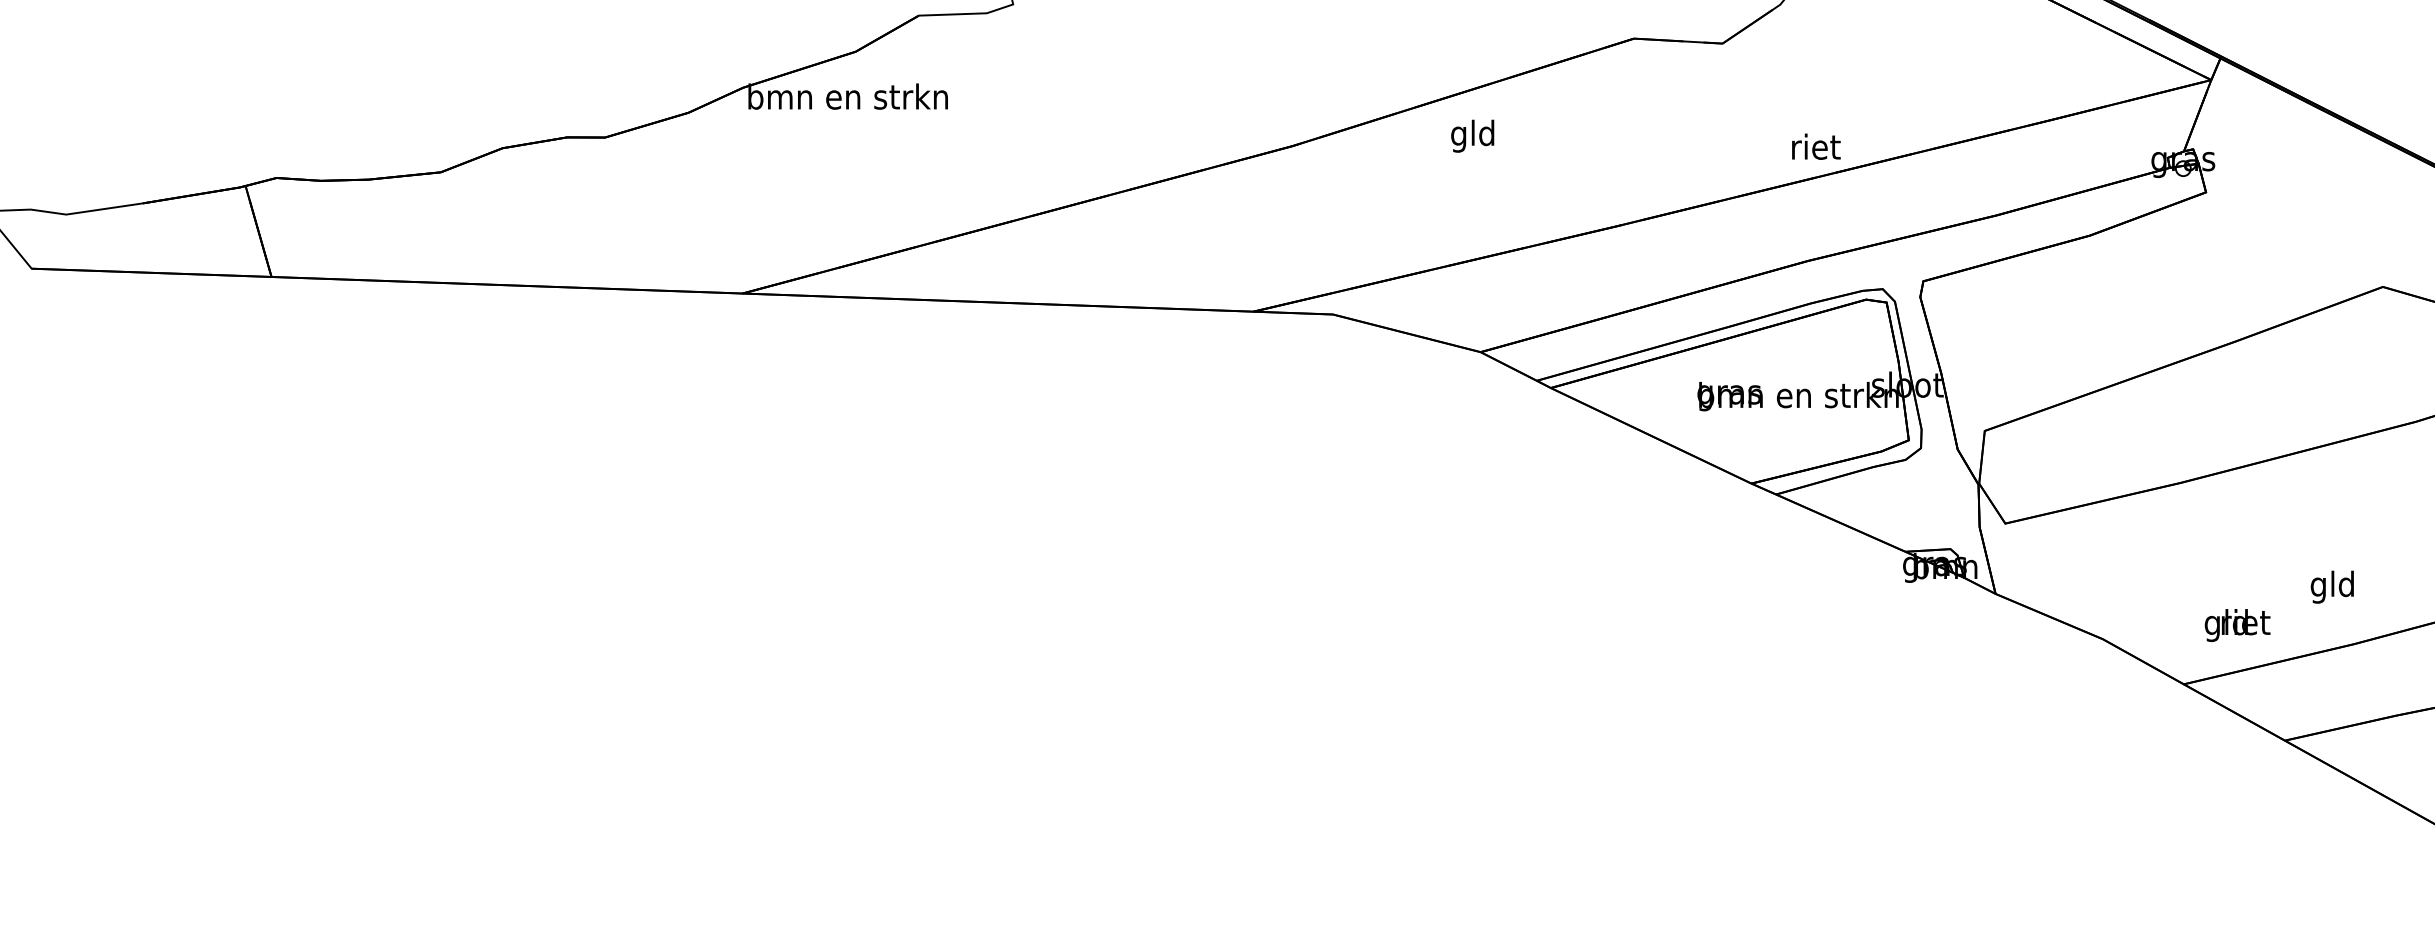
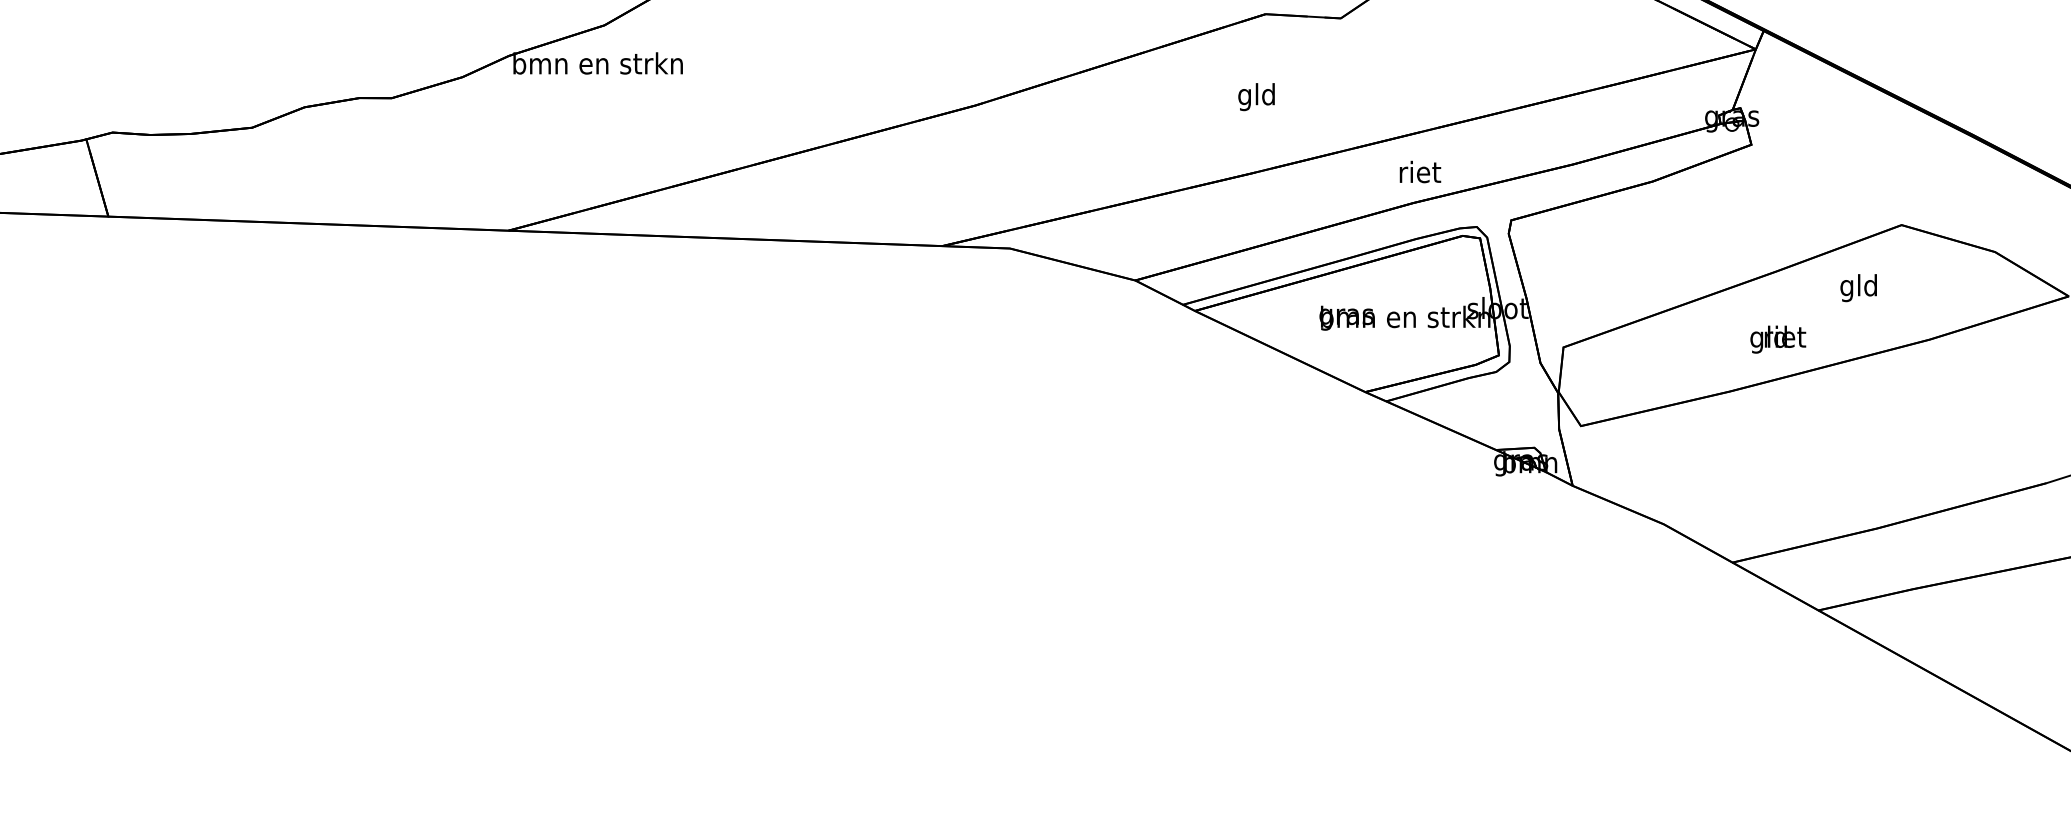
text: (1472, 136) -> (1256, 97), moved
text: (1816, 146) -> (1420, 171), moved
text: (2332, 587) -> (1858, 288), moved
text: (2237, 625) -> (1778, 339), moved

